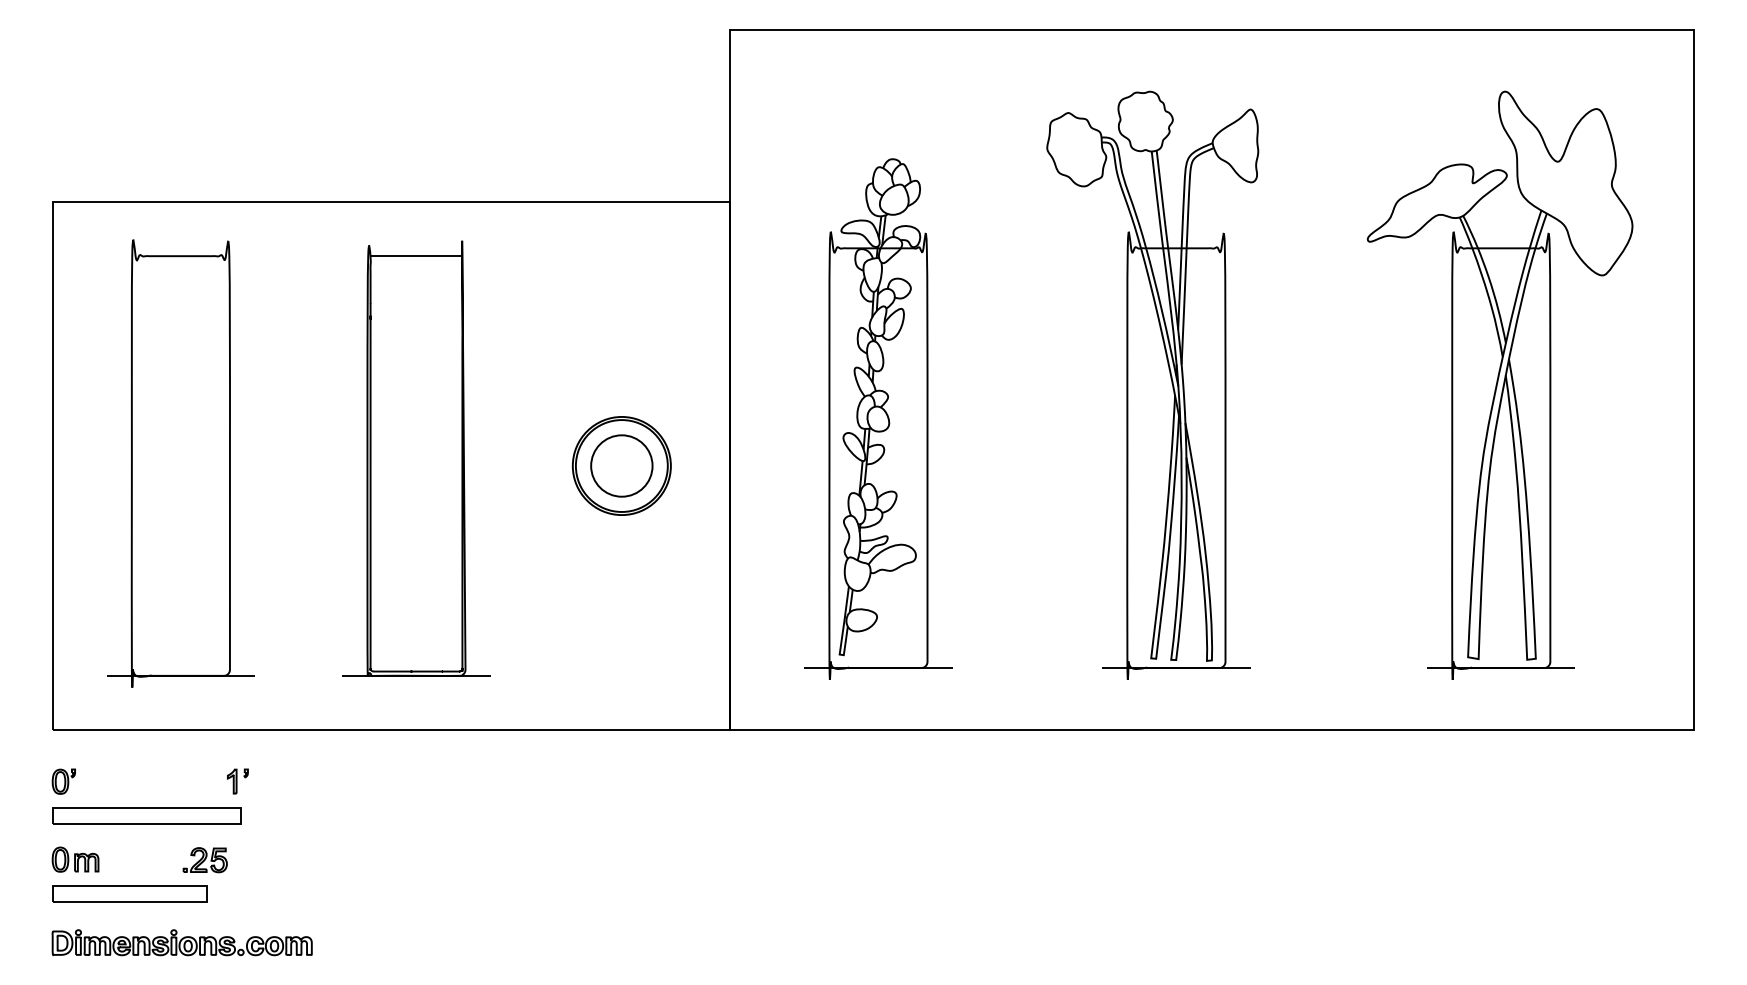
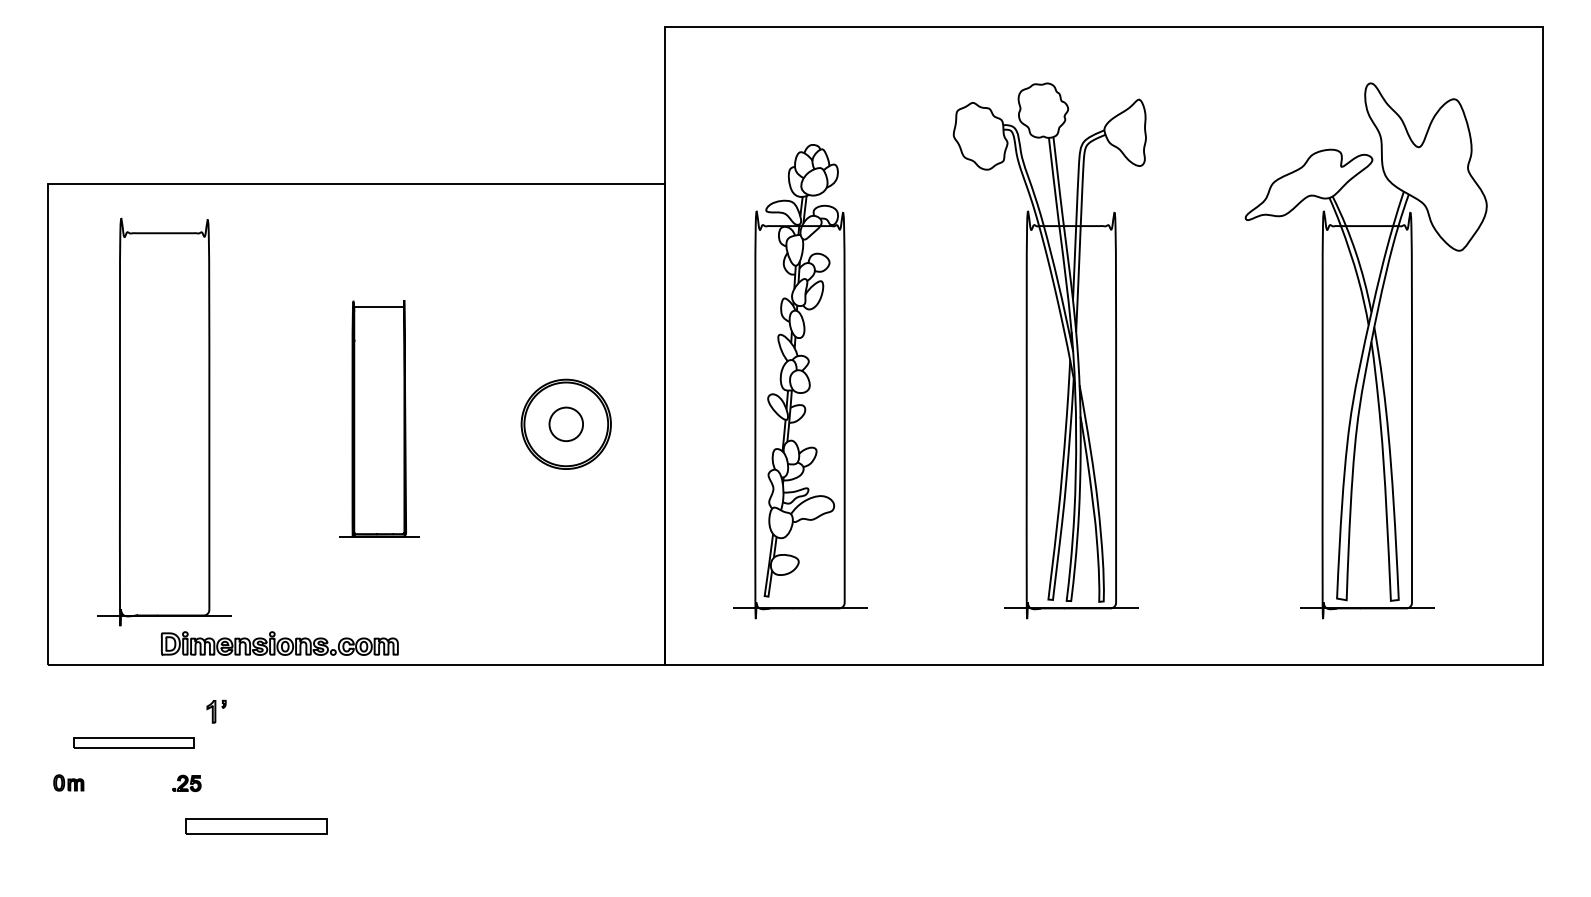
part: (416, 458) -> (379, 417), size x0.6
circle: (622, 466) -> (566, 424), size x0.6
part: (64, 781) -> (58, 711), removed
part: (146, 816) -> (133, 743), size x0.7
part: (75, 859) -> (68, 782), size x0.7
part: (204, 860) -> (186, 783), size x0.7
part: (130, 894) -> (256, 826), moved
part: (181, 942) -> (279, 643), moved

